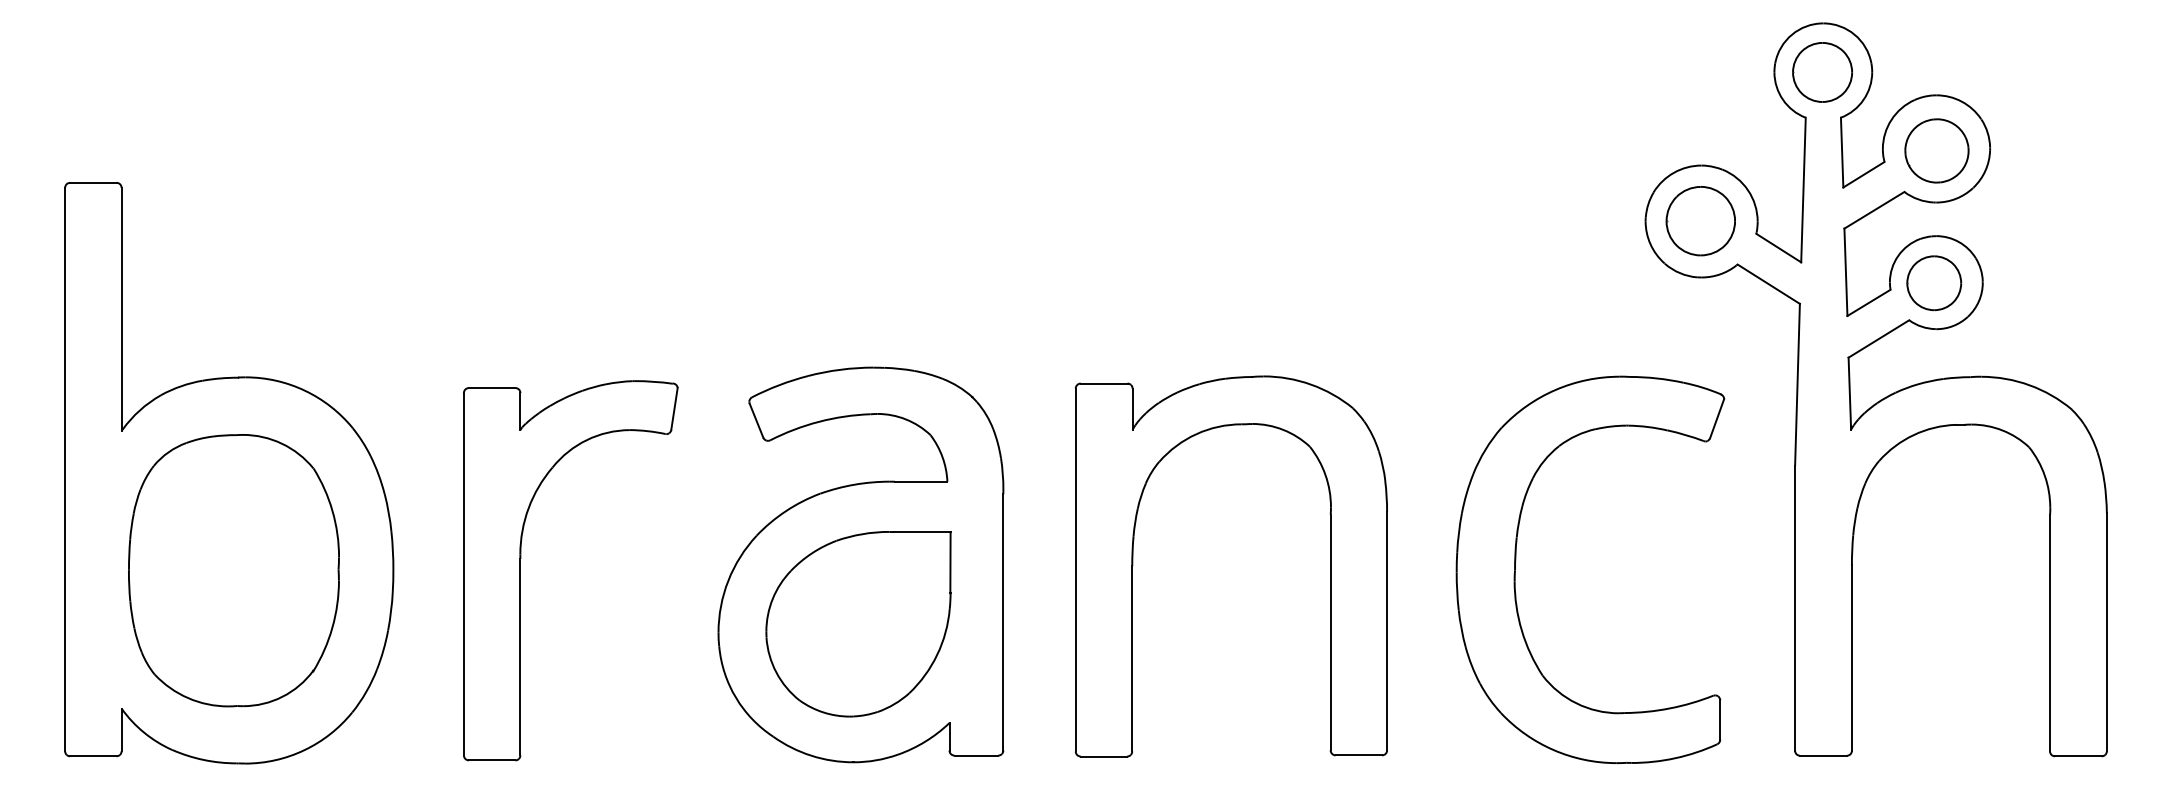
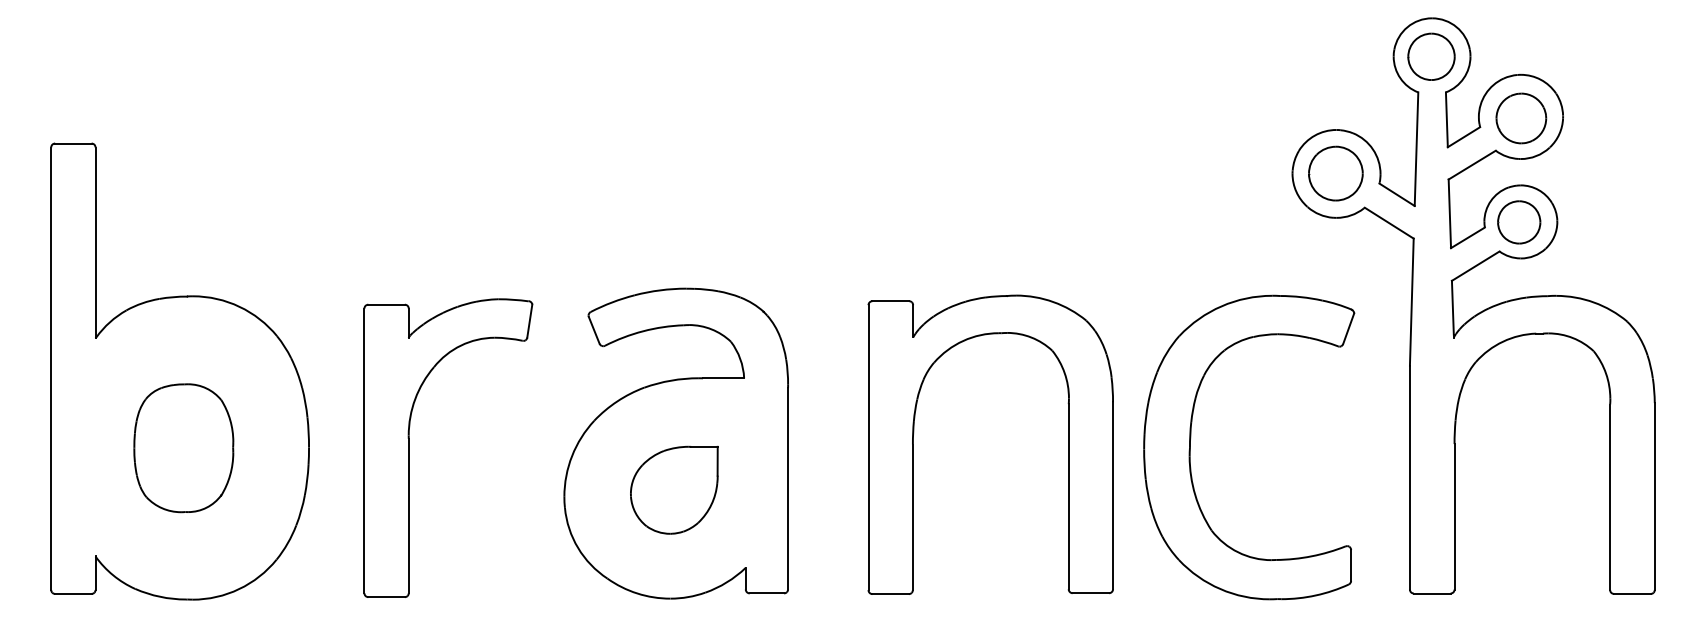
part: (1133, 565) -> (913, 444), moved
part: (233, 570) -> (183, 448), size x0.6
part: (858, 624) -> (674, 490), size x0.6

